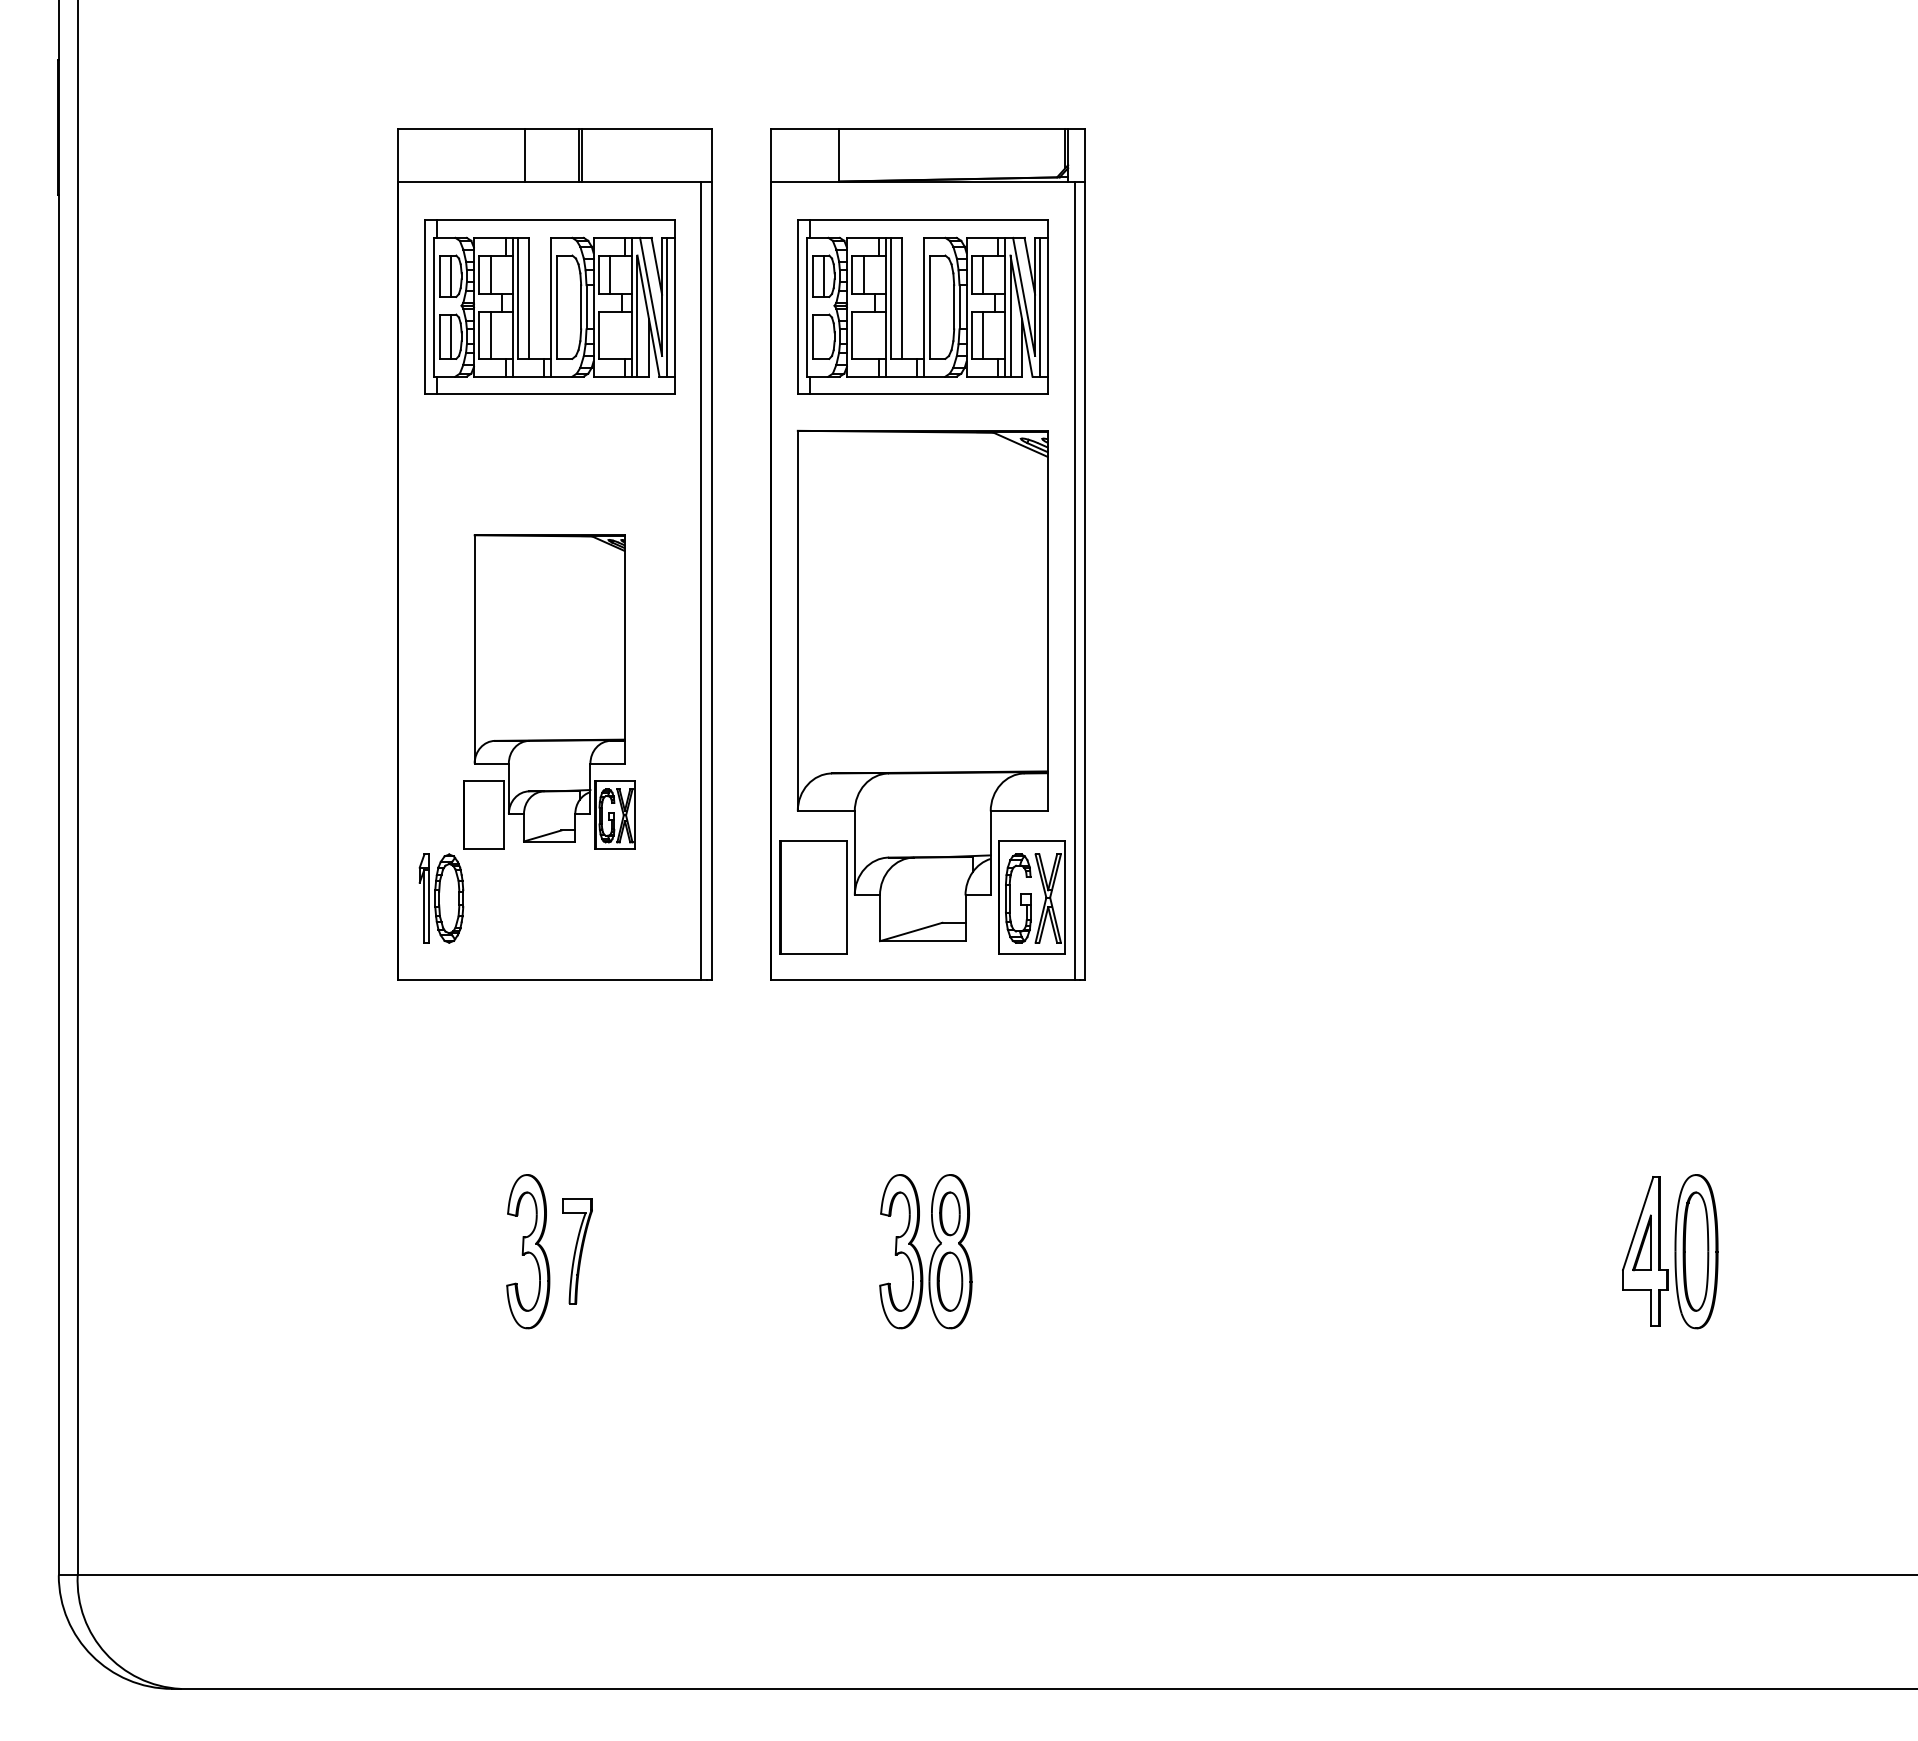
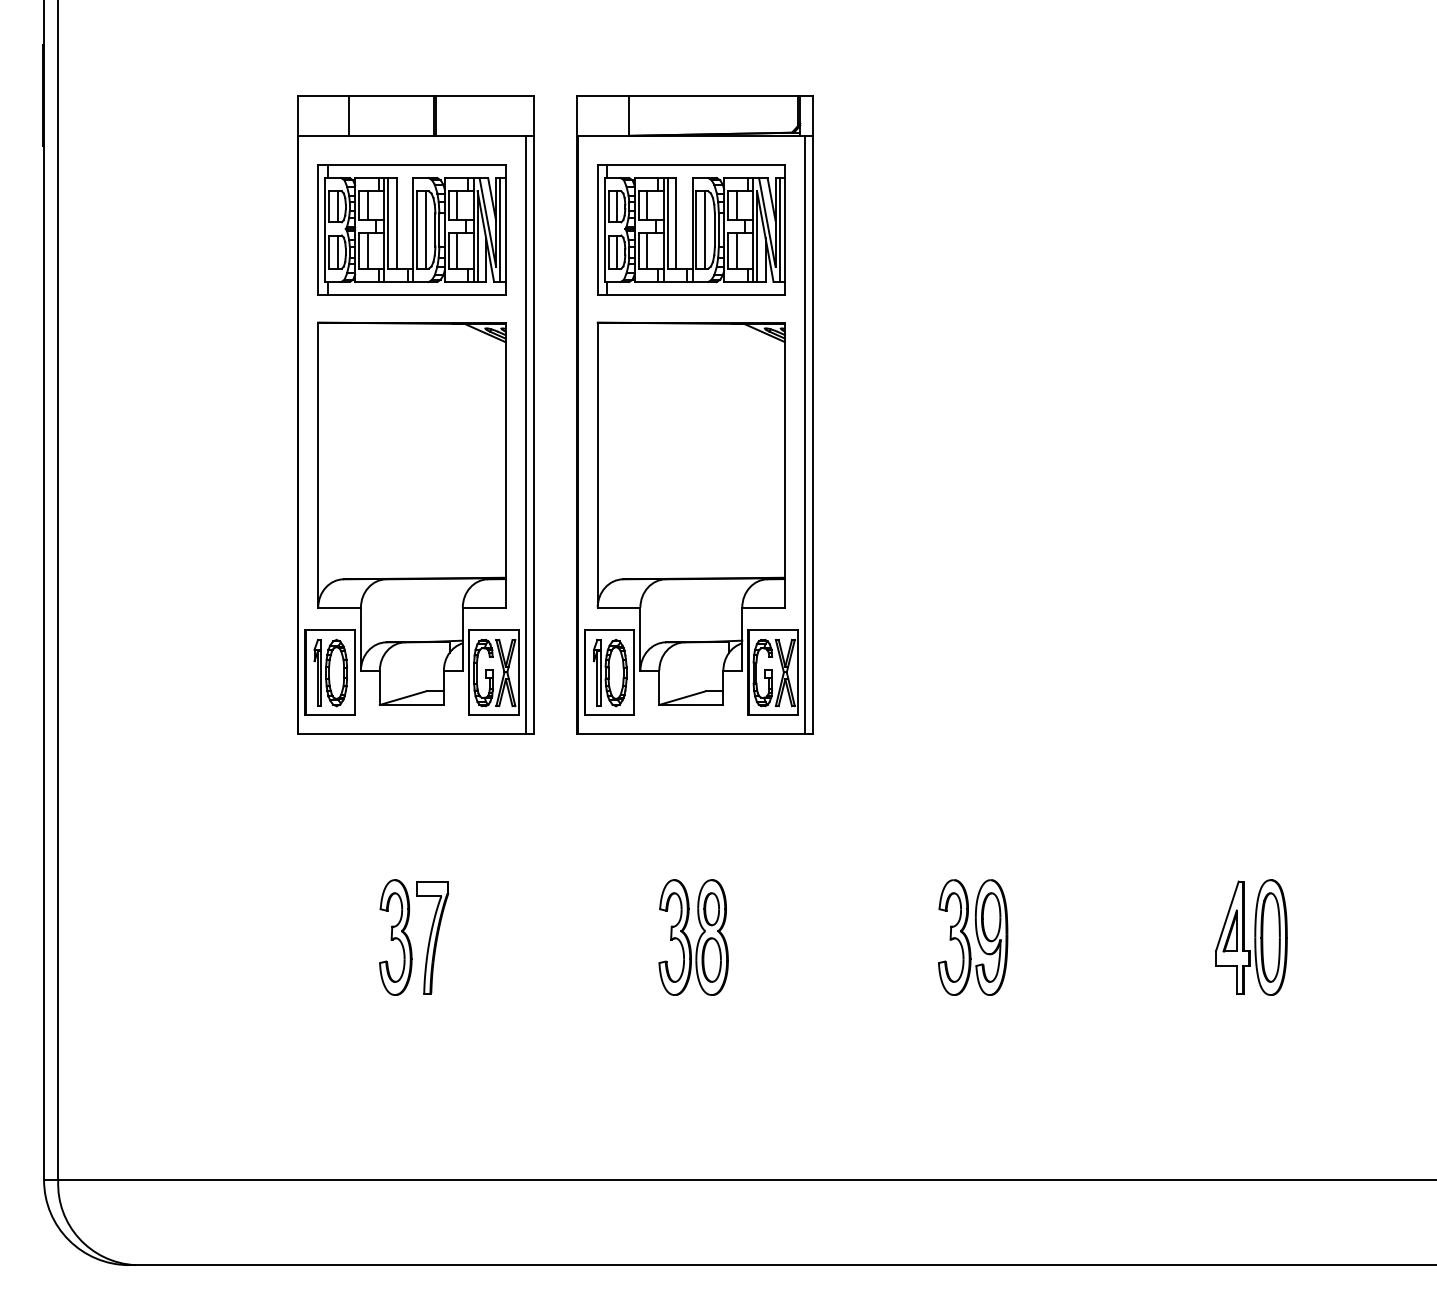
line: (525, 155) -> (349, 116), moved
line: (568, 306) -> (425, 229), added
line: (941, 306) -> (705, 229), added
line: (610, 334) -> (457, 250), added
line: (863, 334) -> (646, 250), added
line: (824, 336) -> (617, 251), added
part: (549, 691) -> (411, 517), size x1.67
part: (814, 898) -> (610, 672), added
part: (577, 1251) -> (432, 937), size x1.43
part: (1298, 1251) -> (972, 937), added

